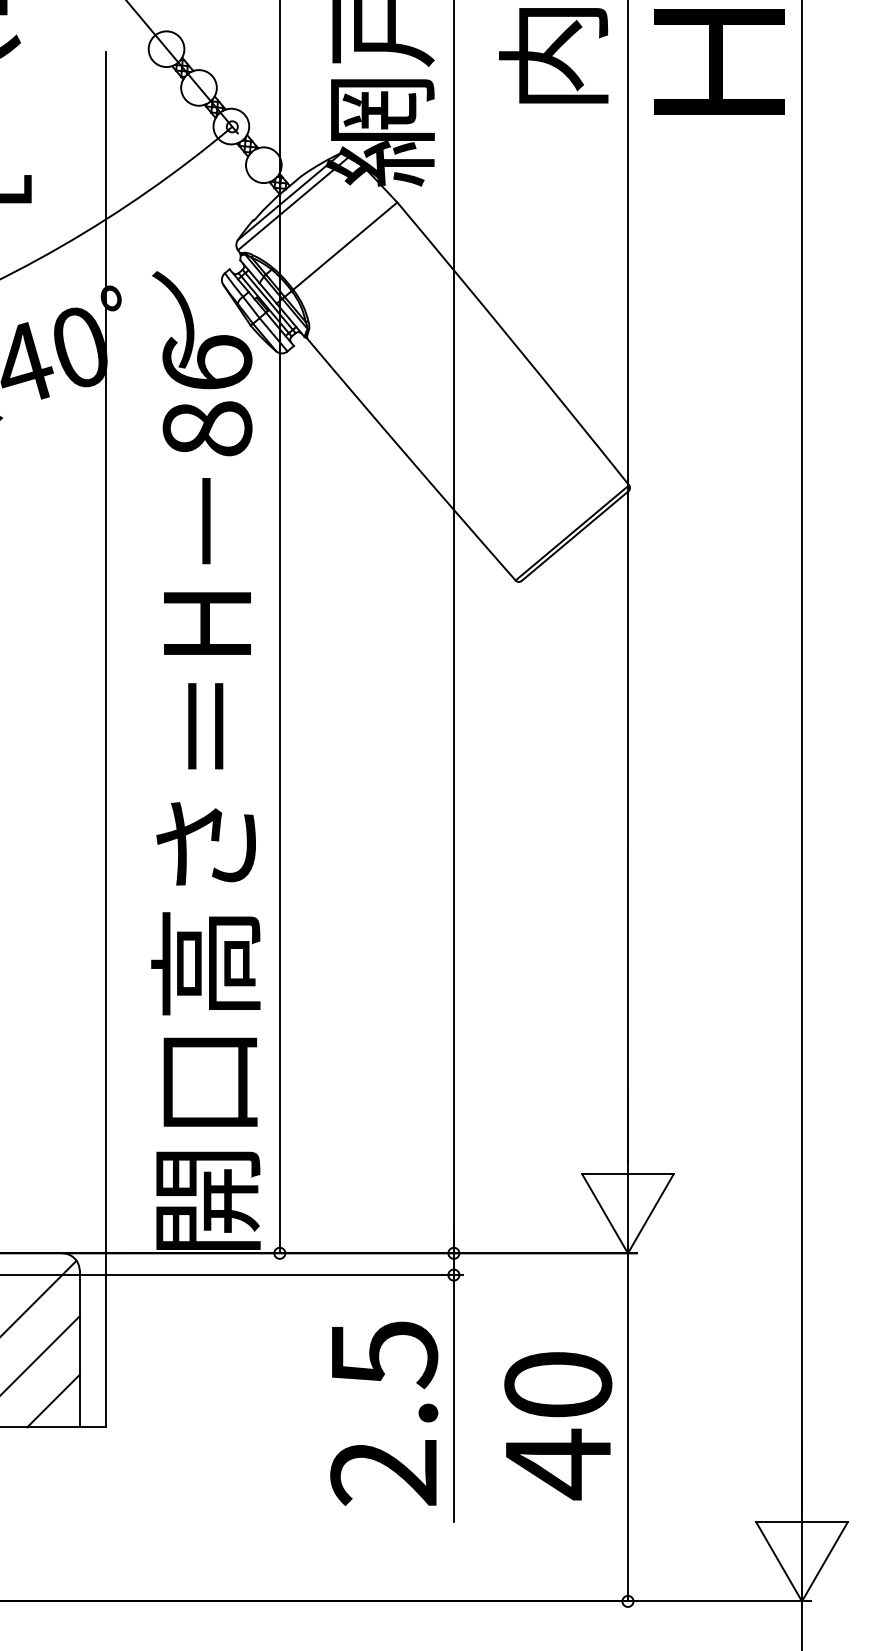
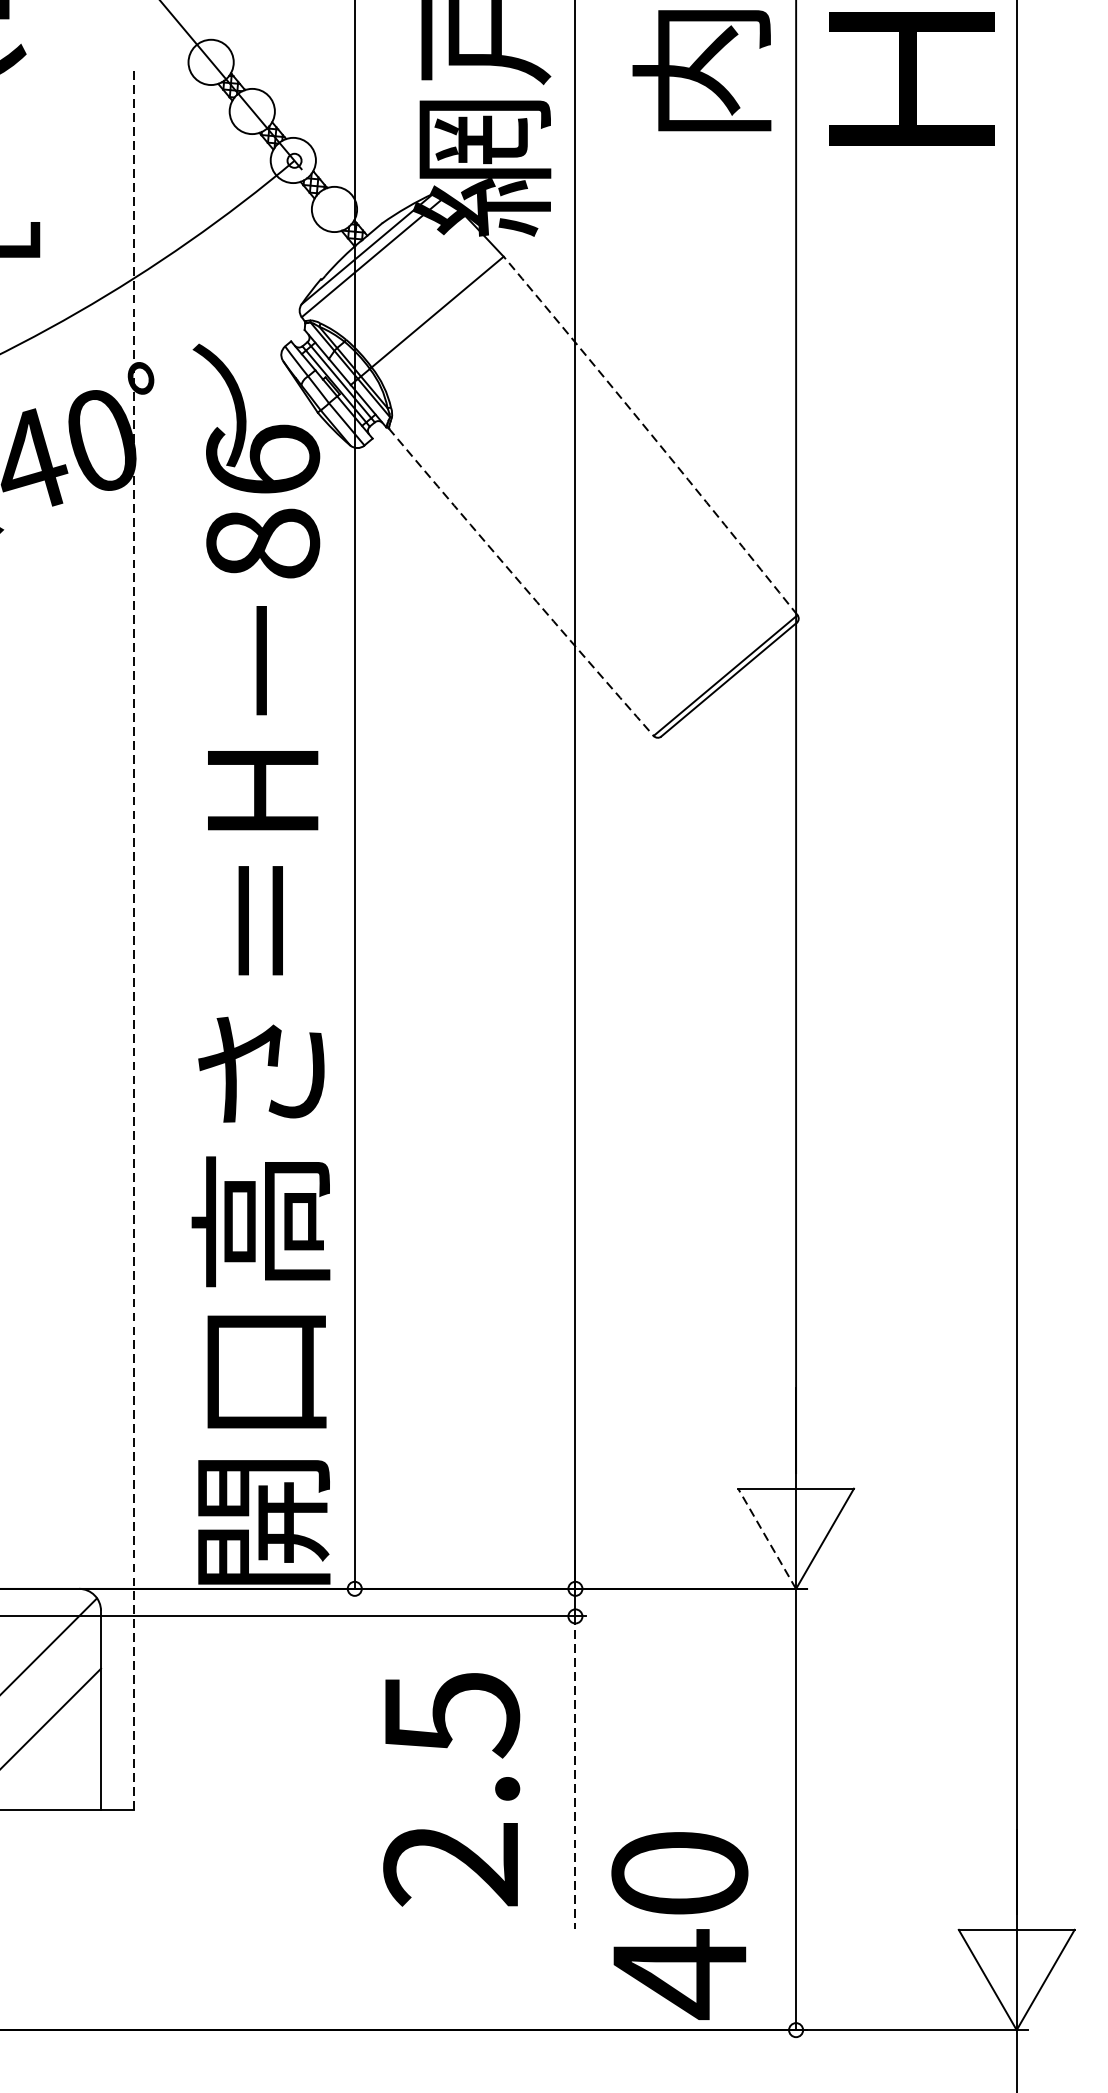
arc: (514, 343) -> (652, 435), solid -> dashed
arc: (410, 459) -> (520, 582), solid -> dashed
line: (105, 739) -> (133, 937), solid -> dashed
line: (605, 1213) -> (767, 1538), solid -> dashed
line: (453, 1398) -> (574, 1772), solid -> dashed
line: (53, 1400) -> (67, 1775), removed
text: (384, 1413) -> (451, 1789), moved
text: (558, 1426) -> (680, 1926), moved

